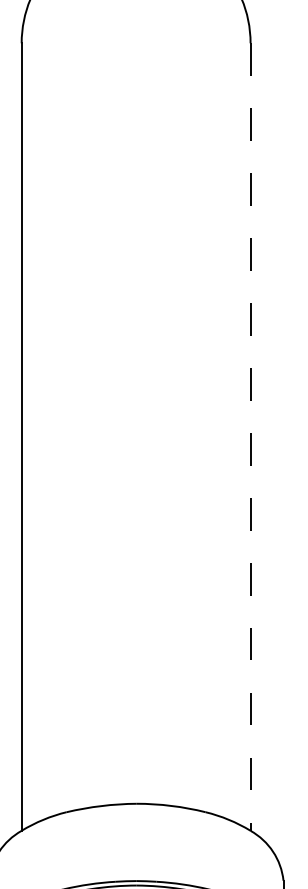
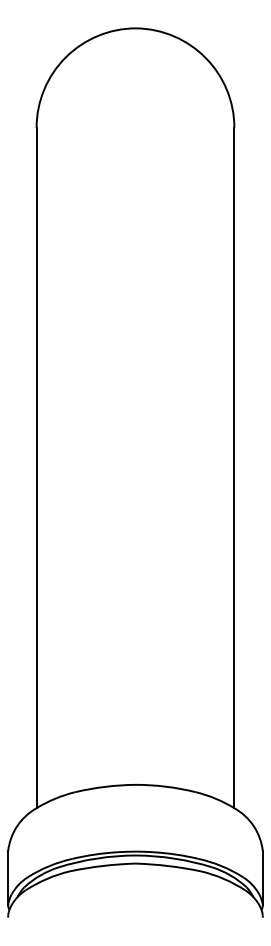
line: (250, 437) -> (234, 468), dashed -> solid

